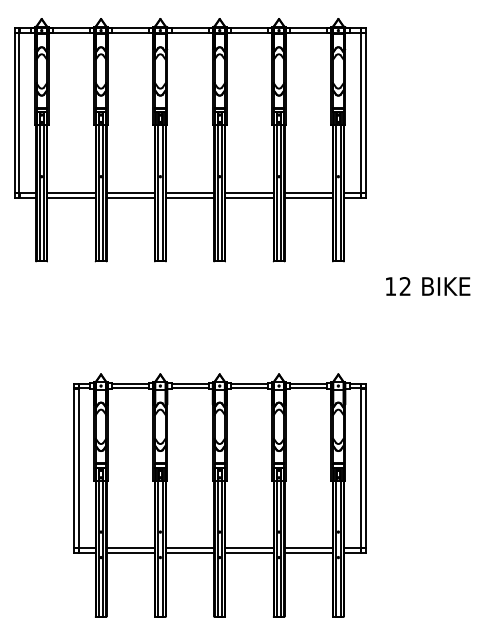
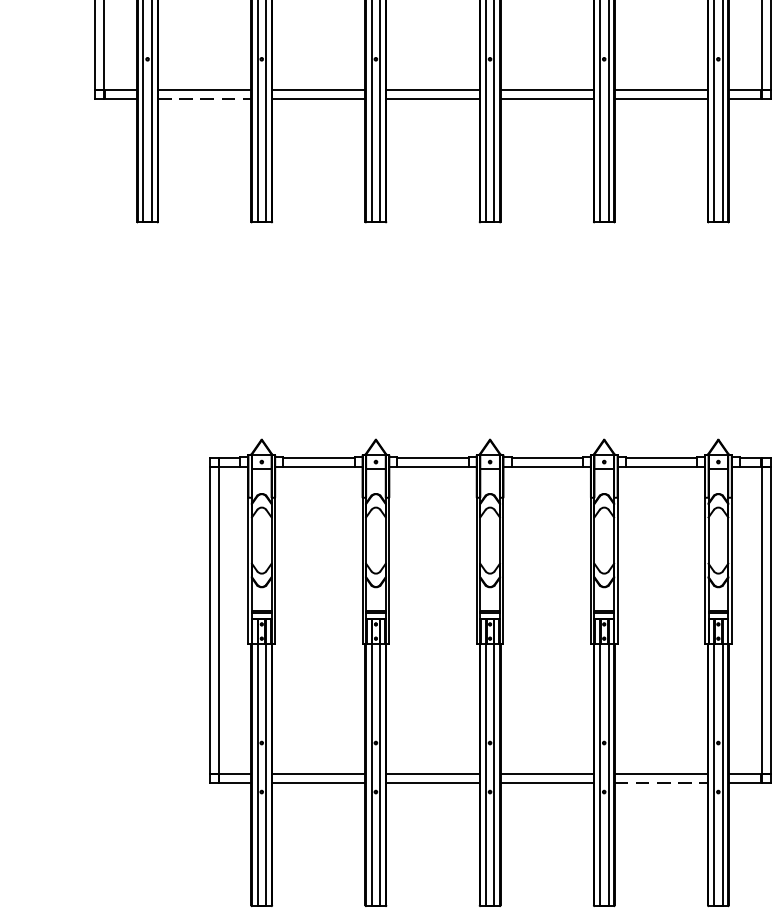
line: (71, 197) -> (204, 99), solid -> dashed
line: (309, 552) -> (662, 782), solid -> dashed

